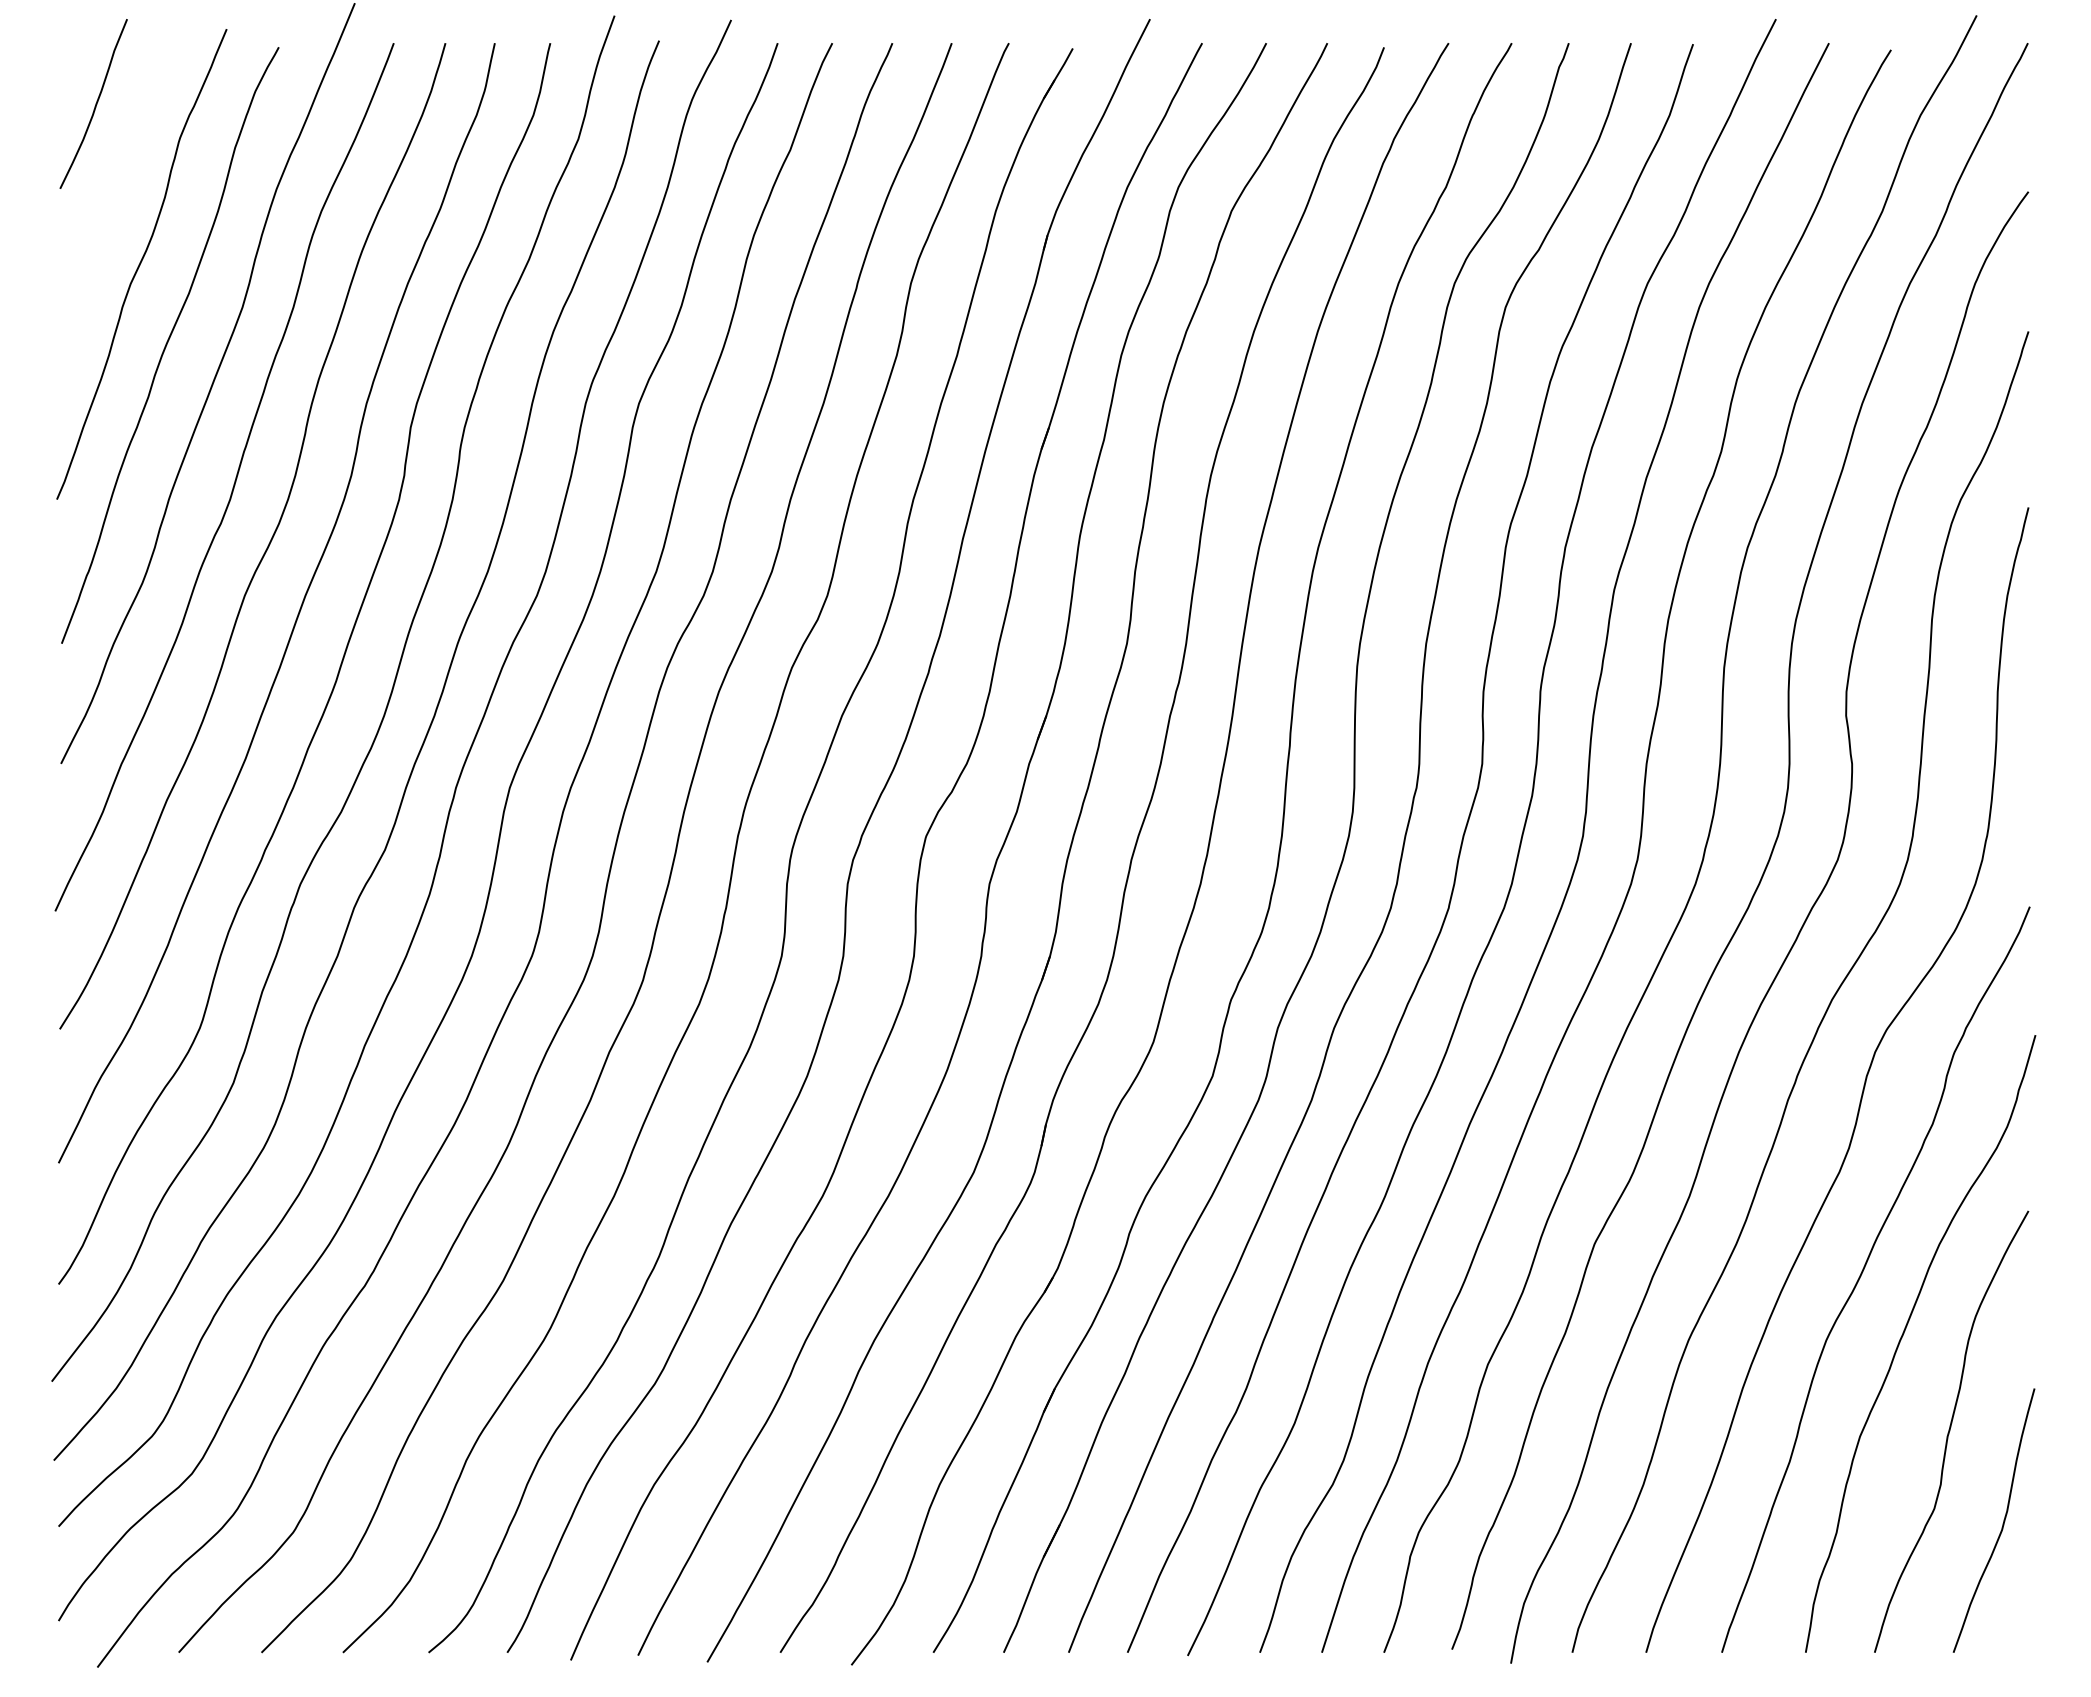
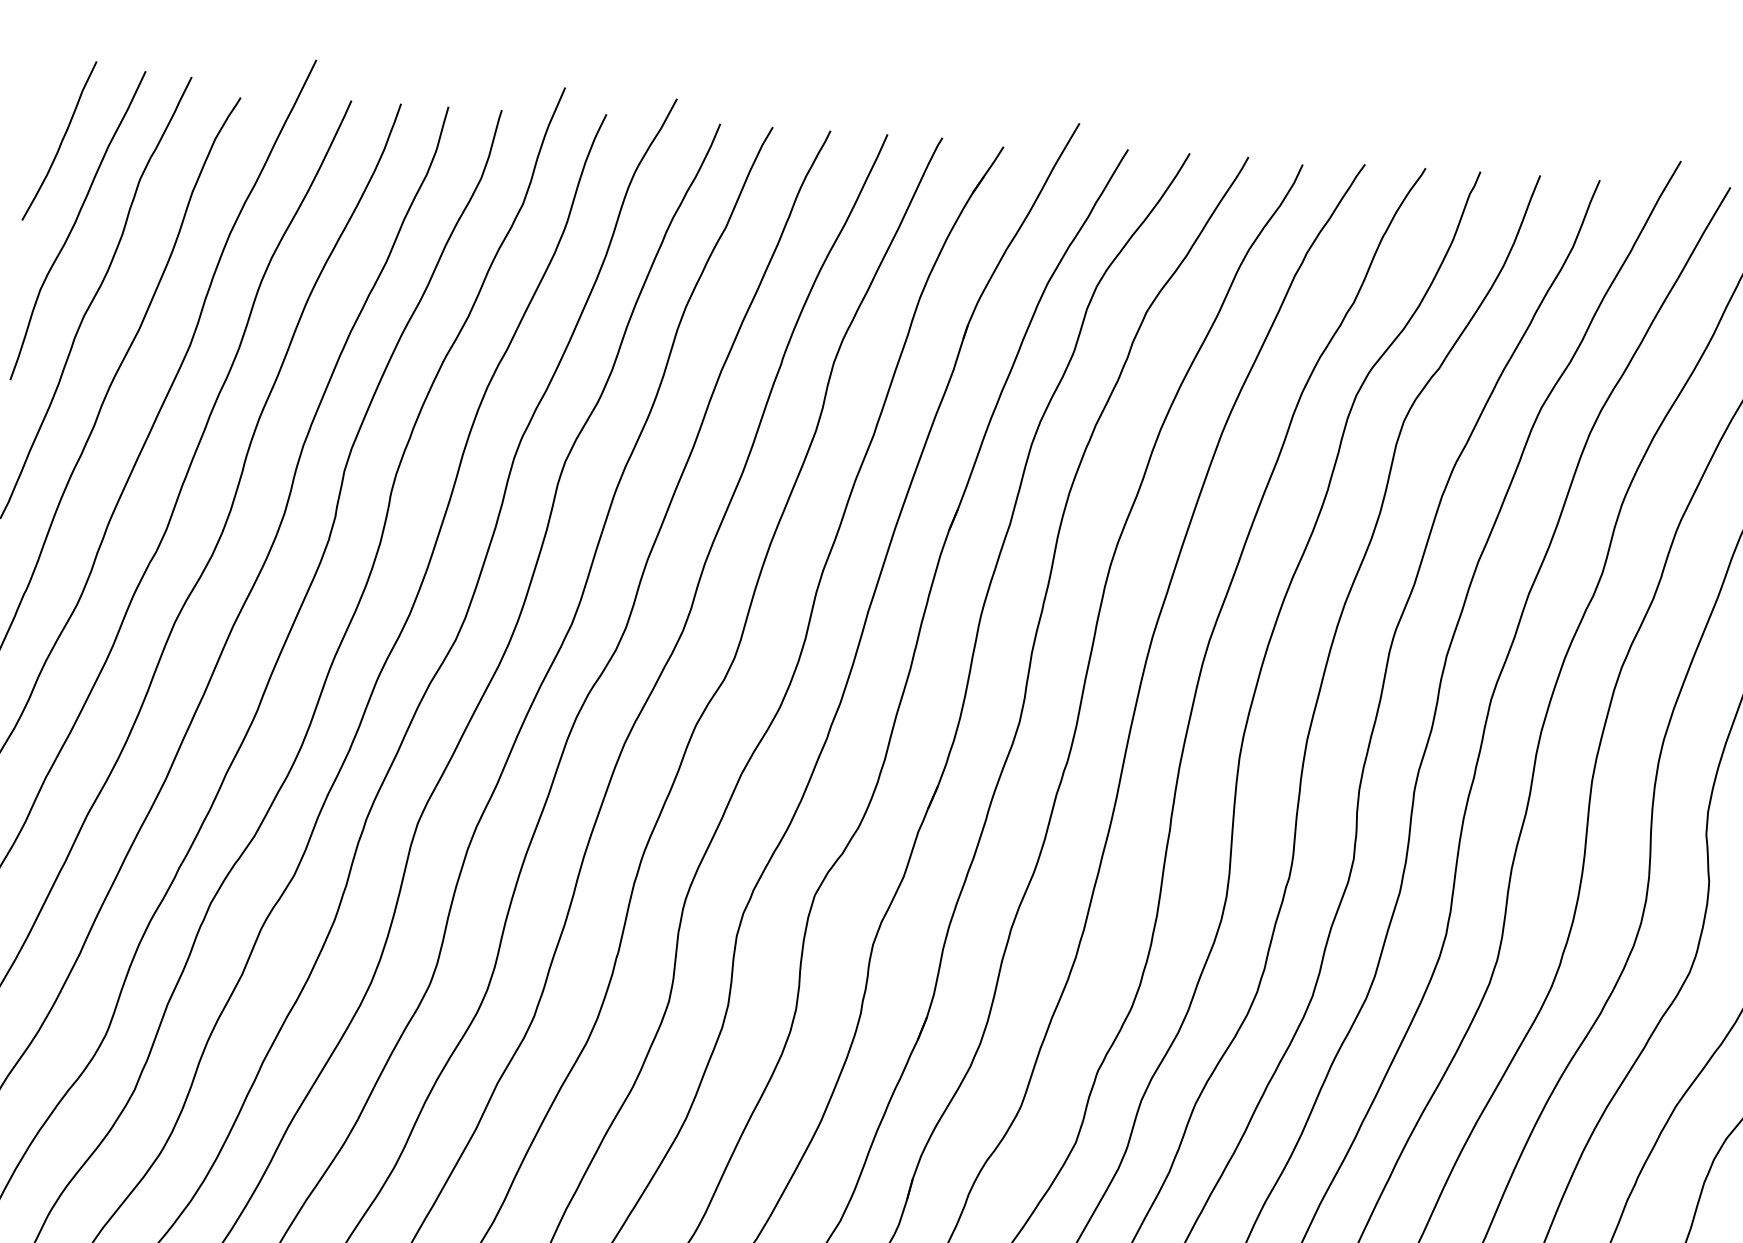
curve: (116, 188) -> (76, 223), added

